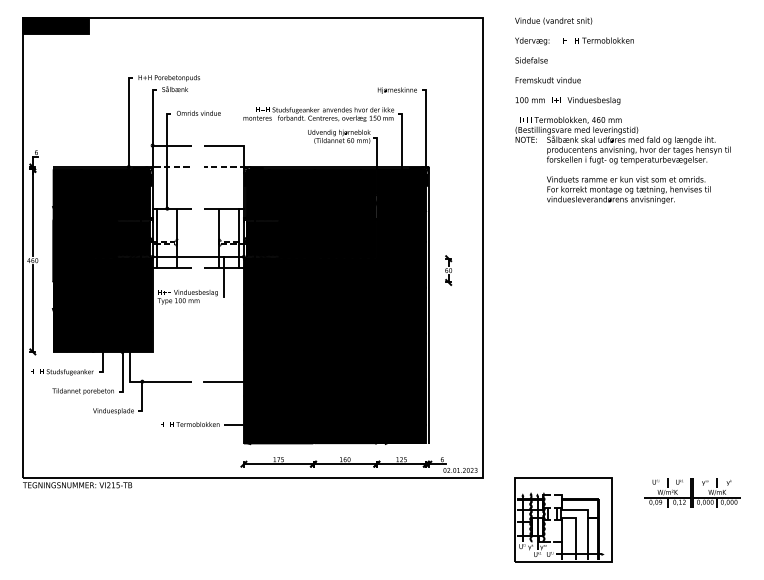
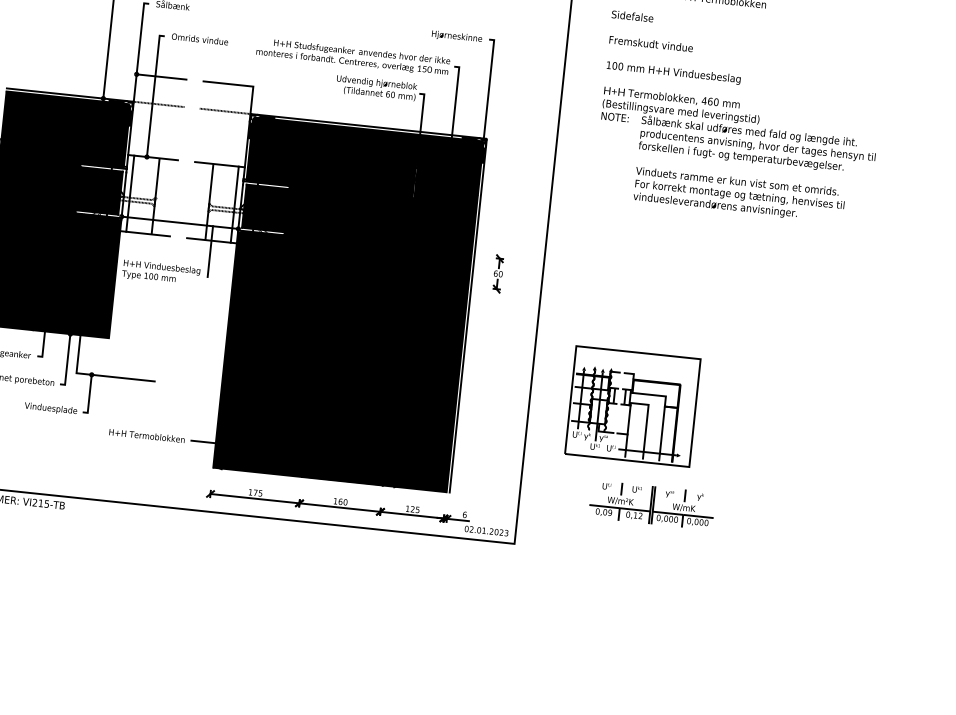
line: (223, 381) -> (195, 385), removed
part: (692, 492) -> (652, 504), moved
part: (563, 519) -> (632, 405), moved

